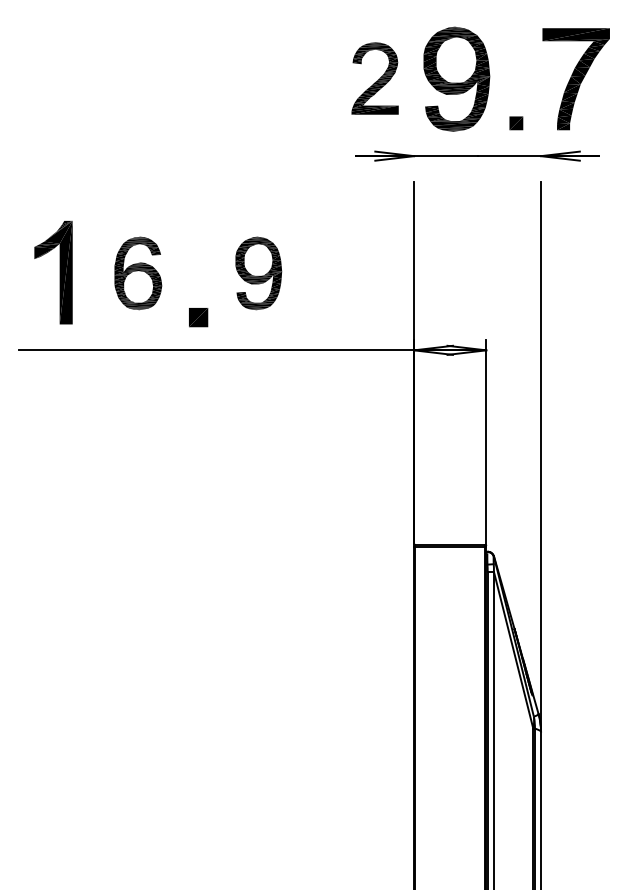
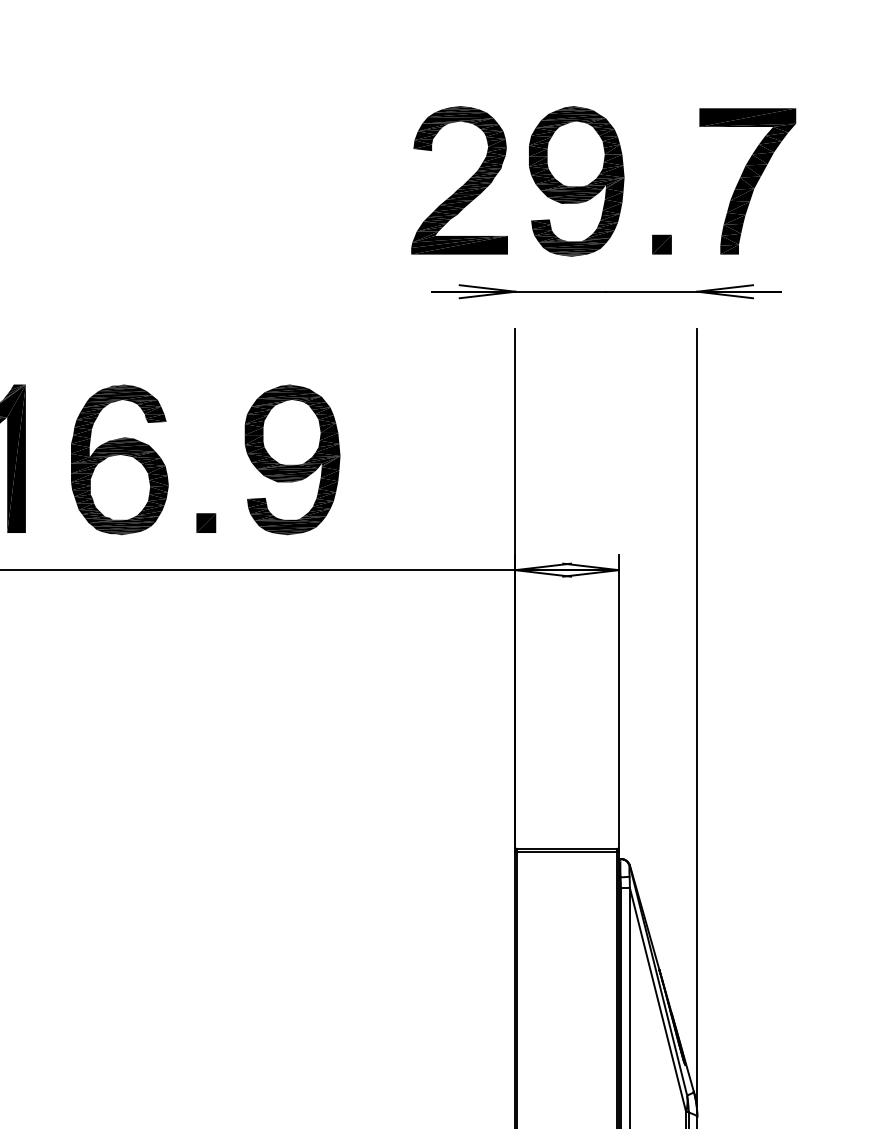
part: (374, 78) -> (458, 180), size x1.43
part: (138, 273) -> (120, 459), size x1.43
part: (258, 273) -> (292, 459), size x1.43
part: (198, 317) -> (206, 523), size x0.71

